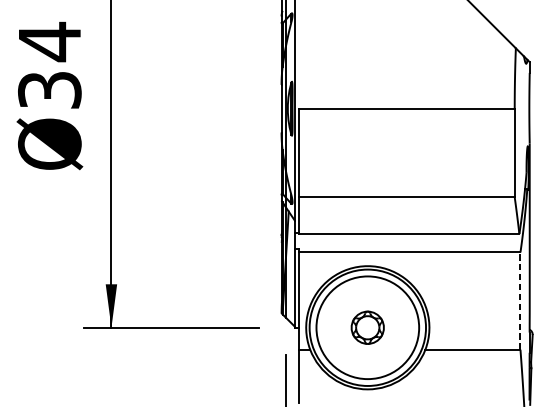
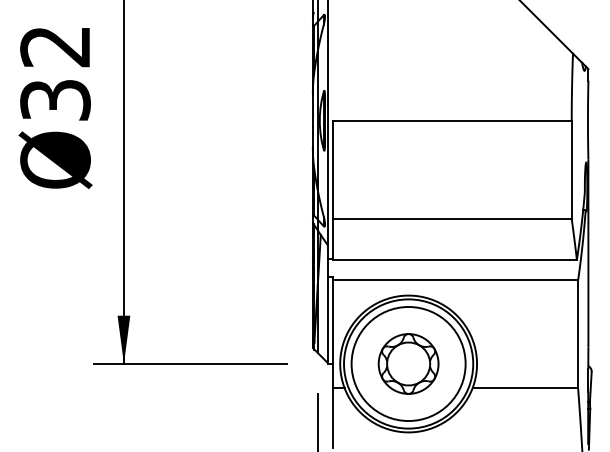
text: (48, 41) -> (54, 46), Ø34 -> Ø32
line: (520, 301) -> (578, 334), dashed -> solid
part: (367, 327) -> (408, 363), size x1.67

